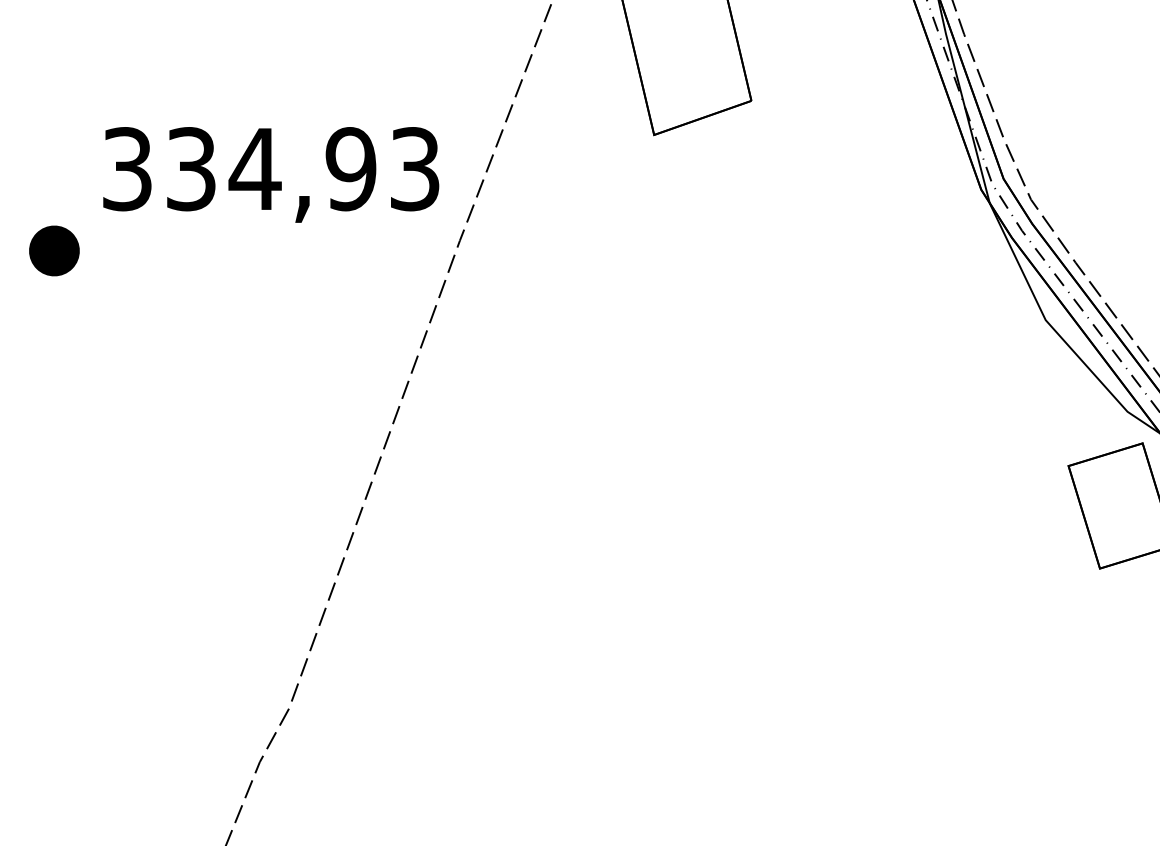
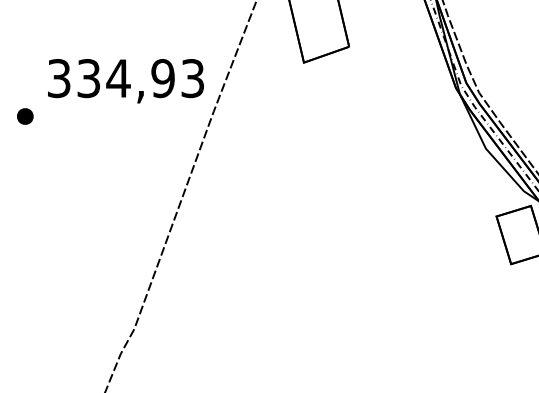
part: (54, 250) -> (25, 116), size x0.71

